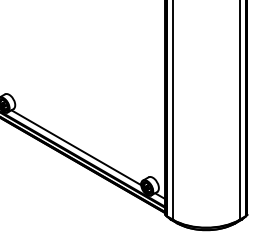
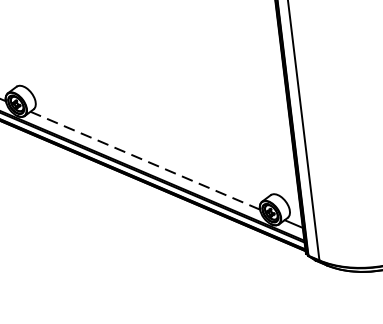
line: (76, 147) -> (145, 160), solid -> dashed

